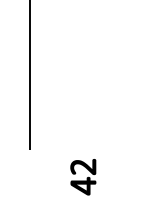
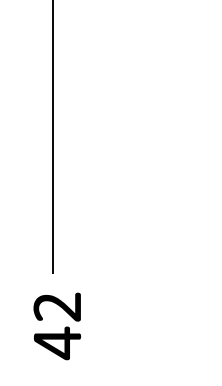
part: (83, 177) -> (57, 326), moved

